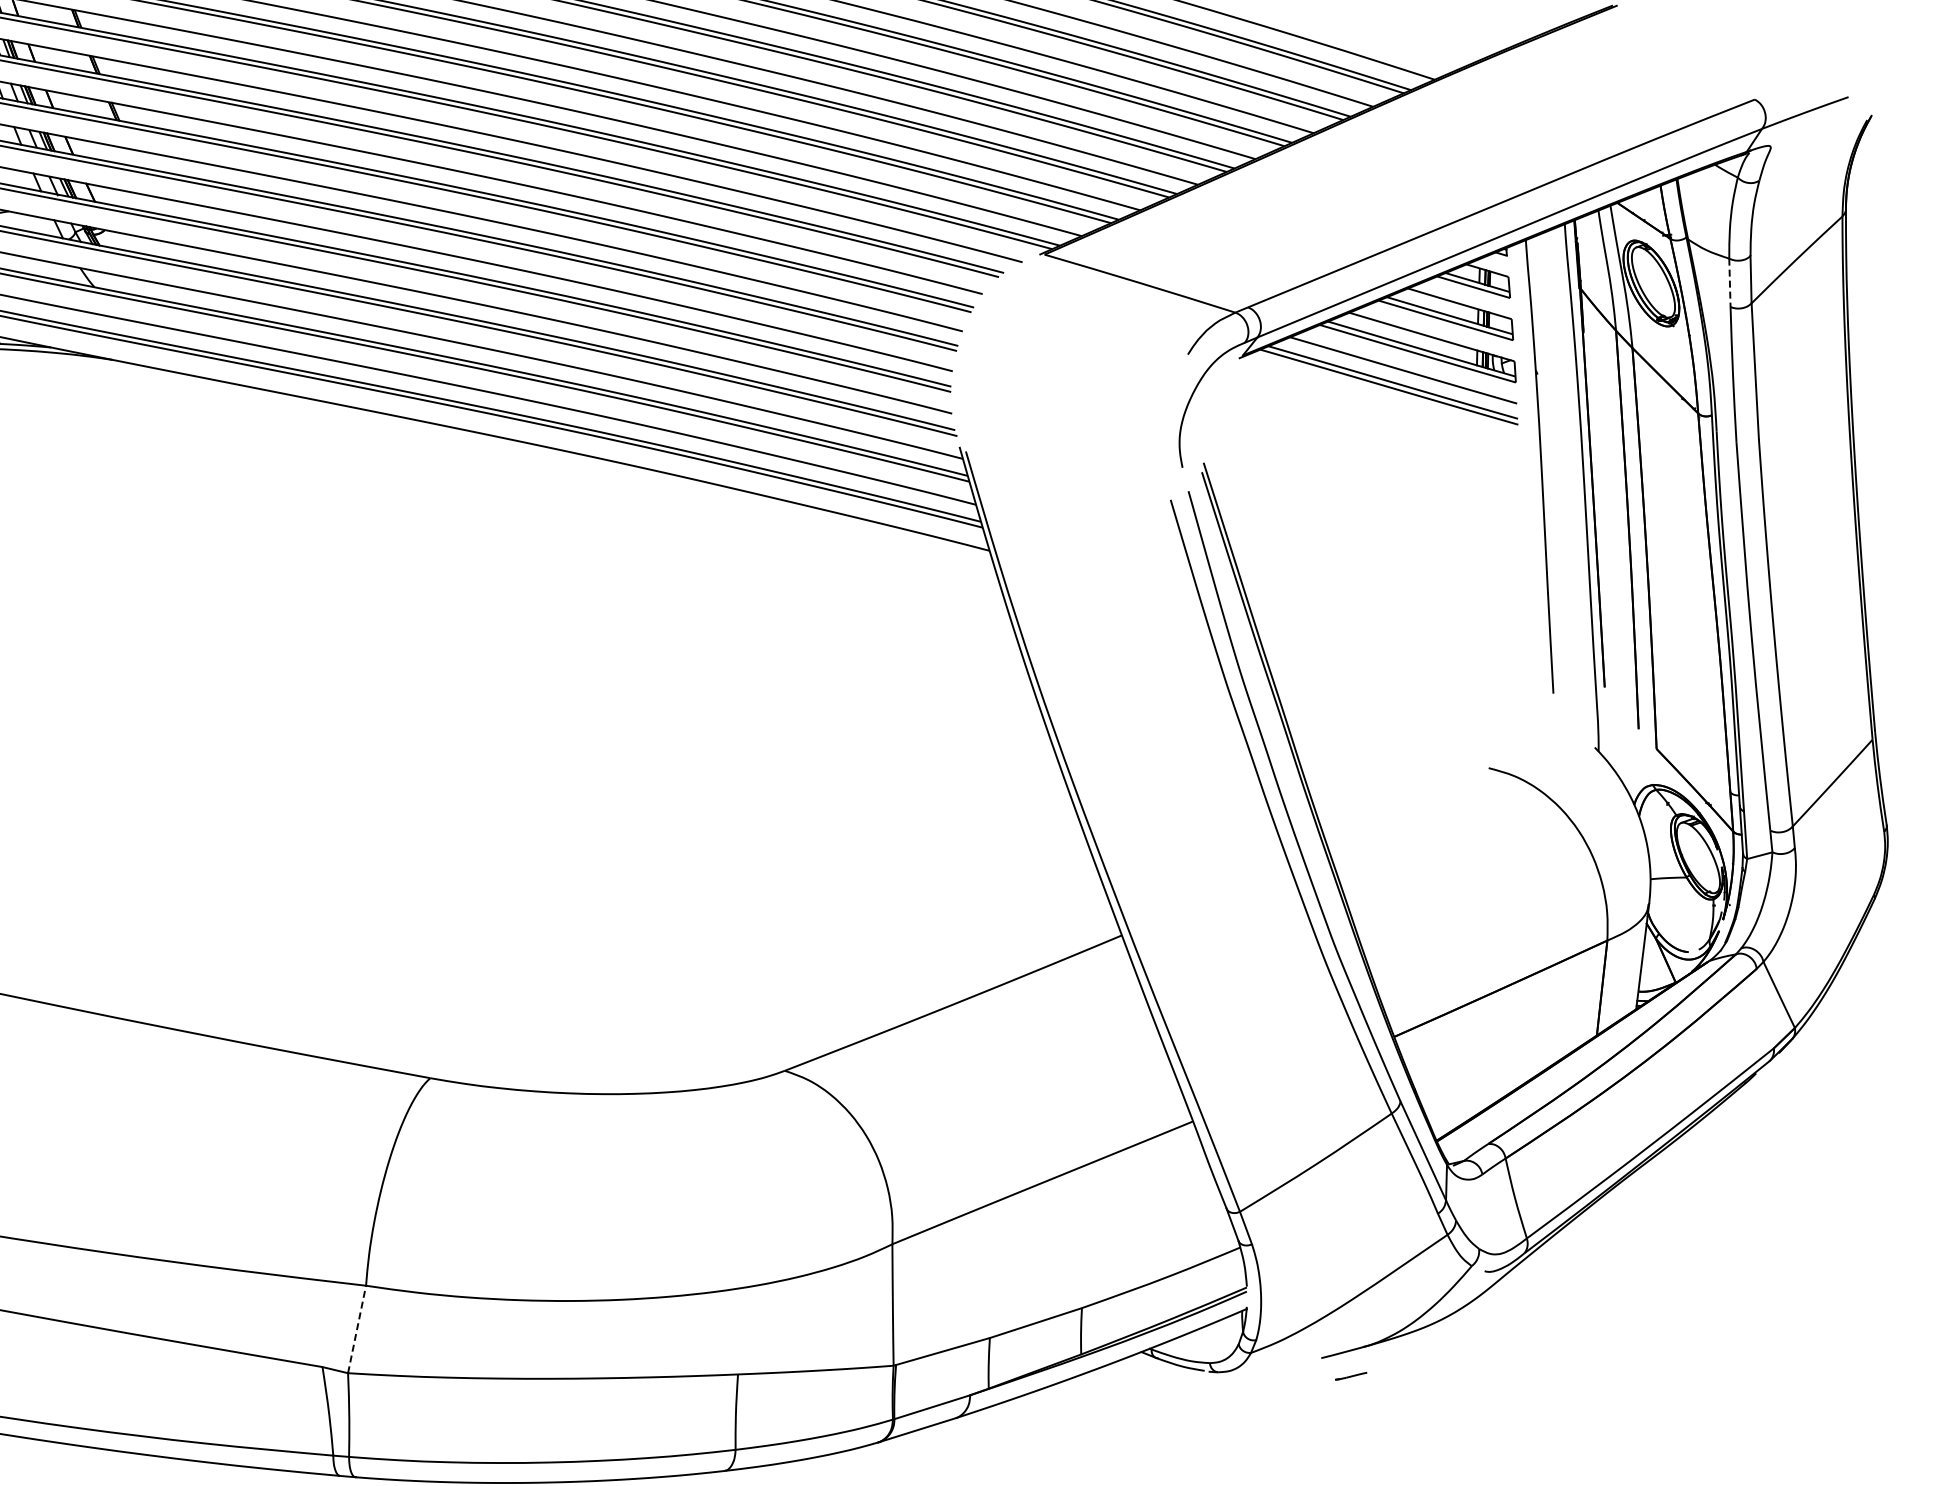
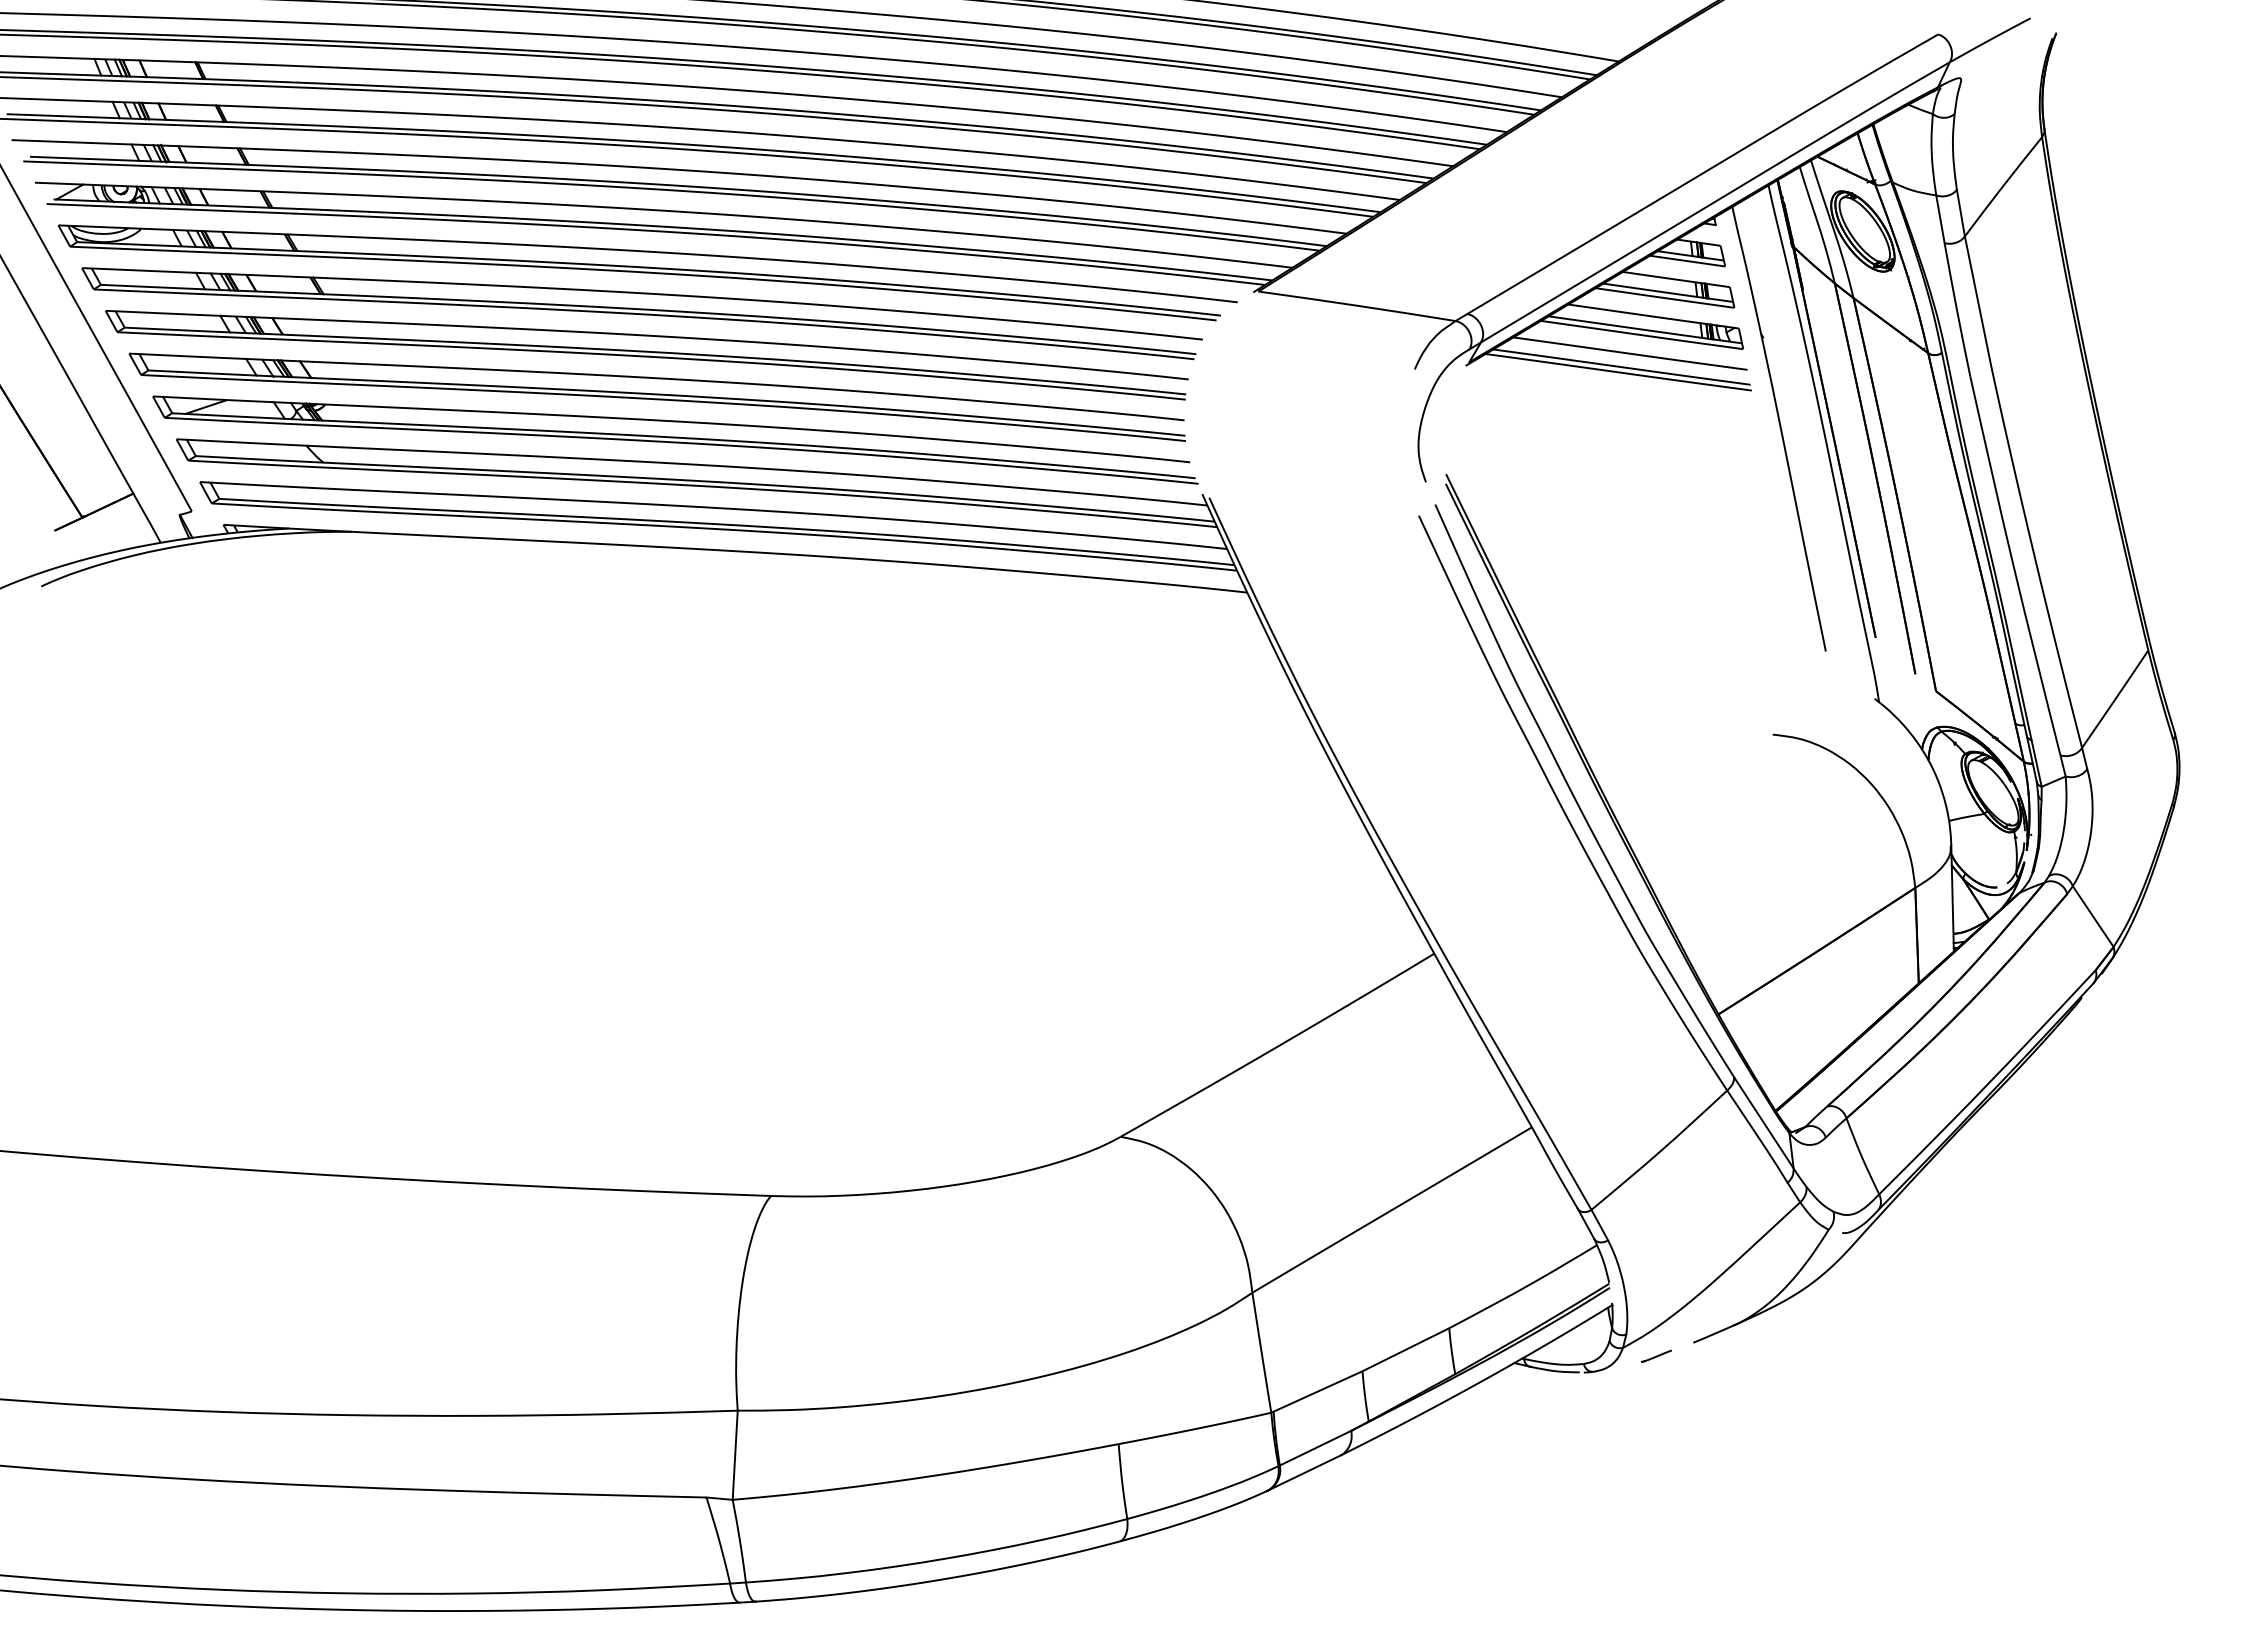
line: (1729, 283) -> (1940, 219), dashed -> solid
line: (357, 1329) -> (735, 1455), dashed -> solid
line: (1351, 1375) -> (1656, 1355), moved

